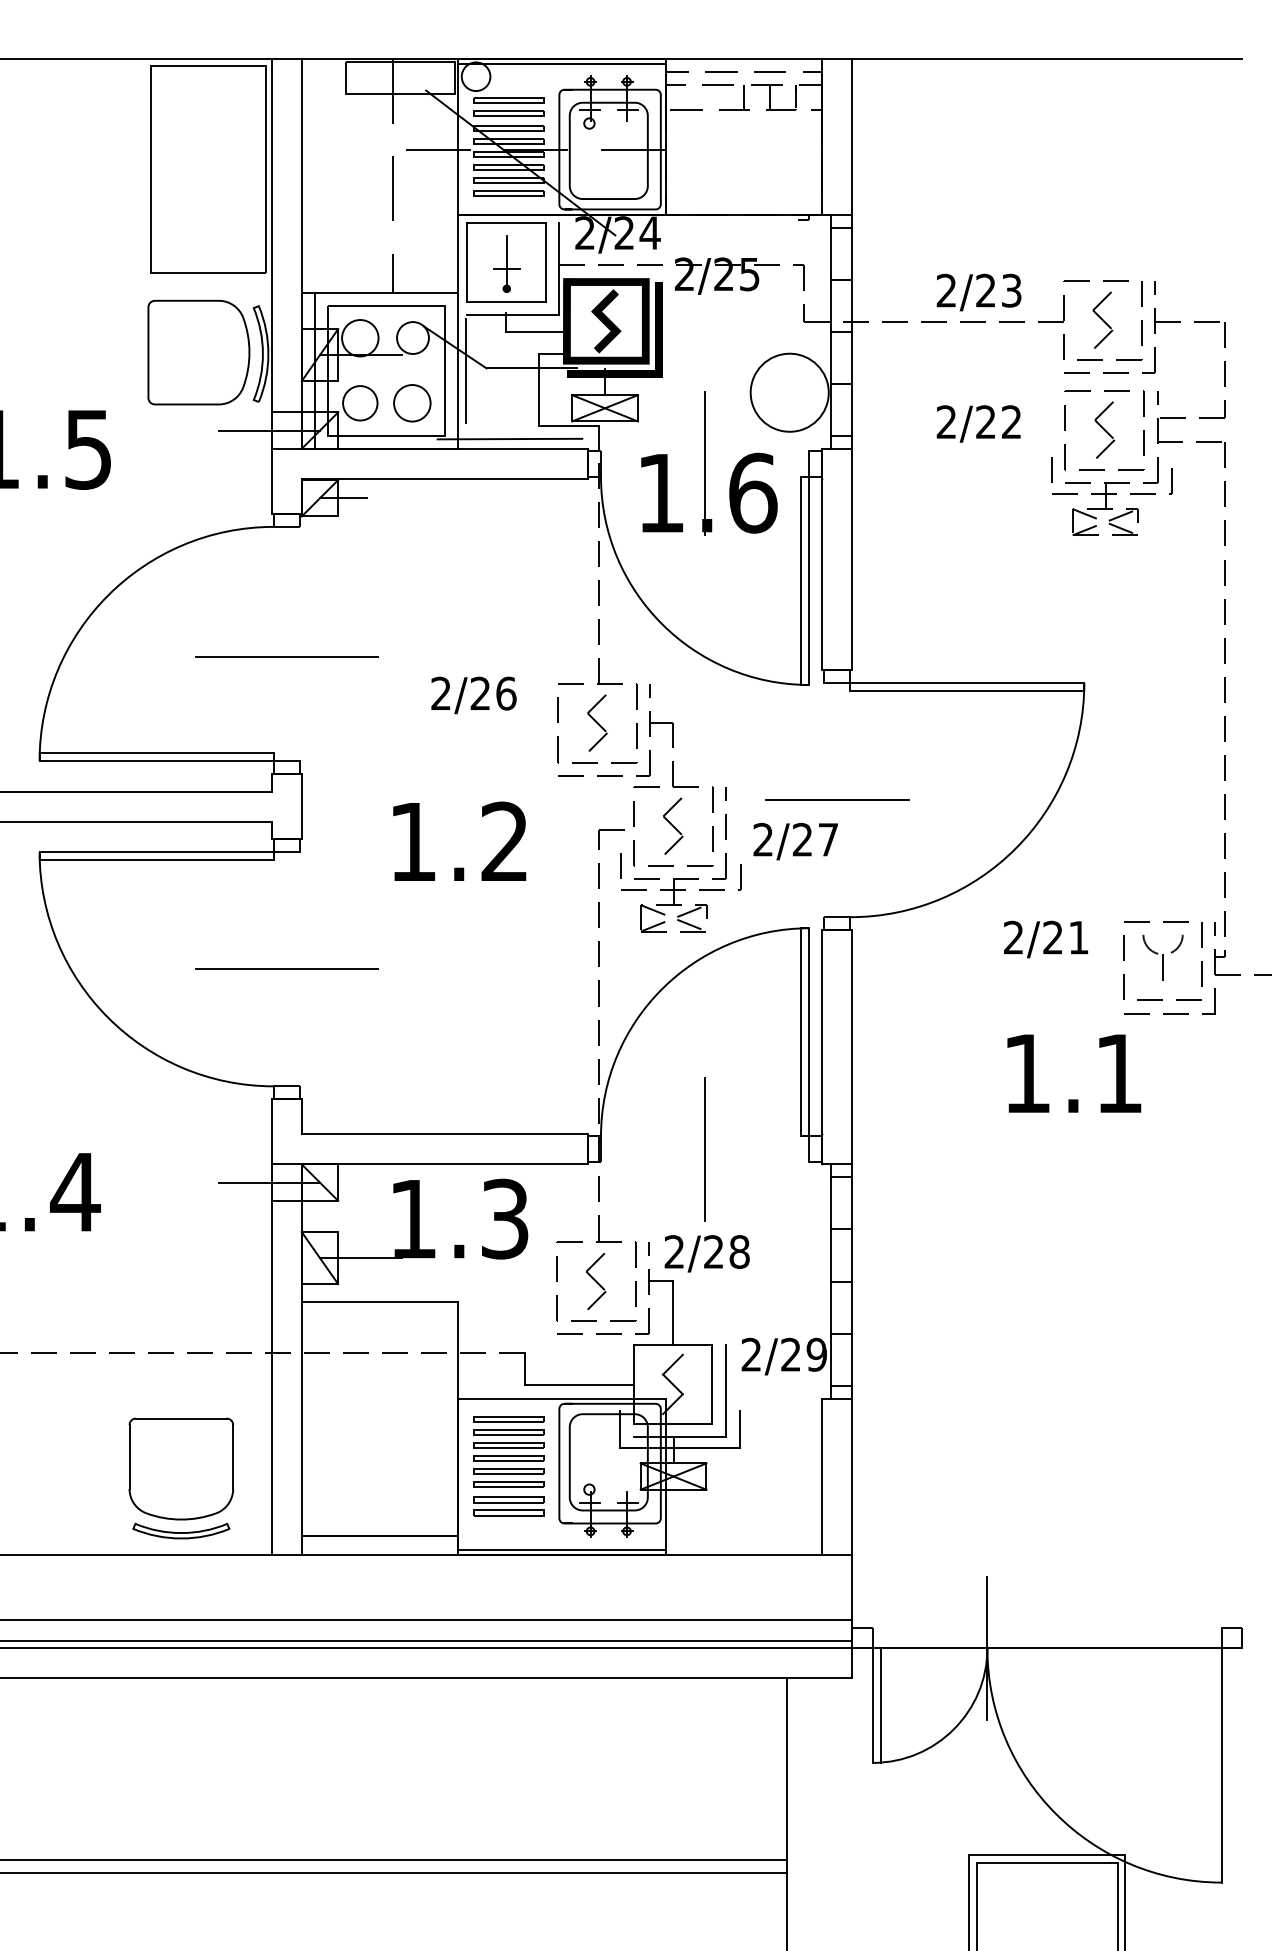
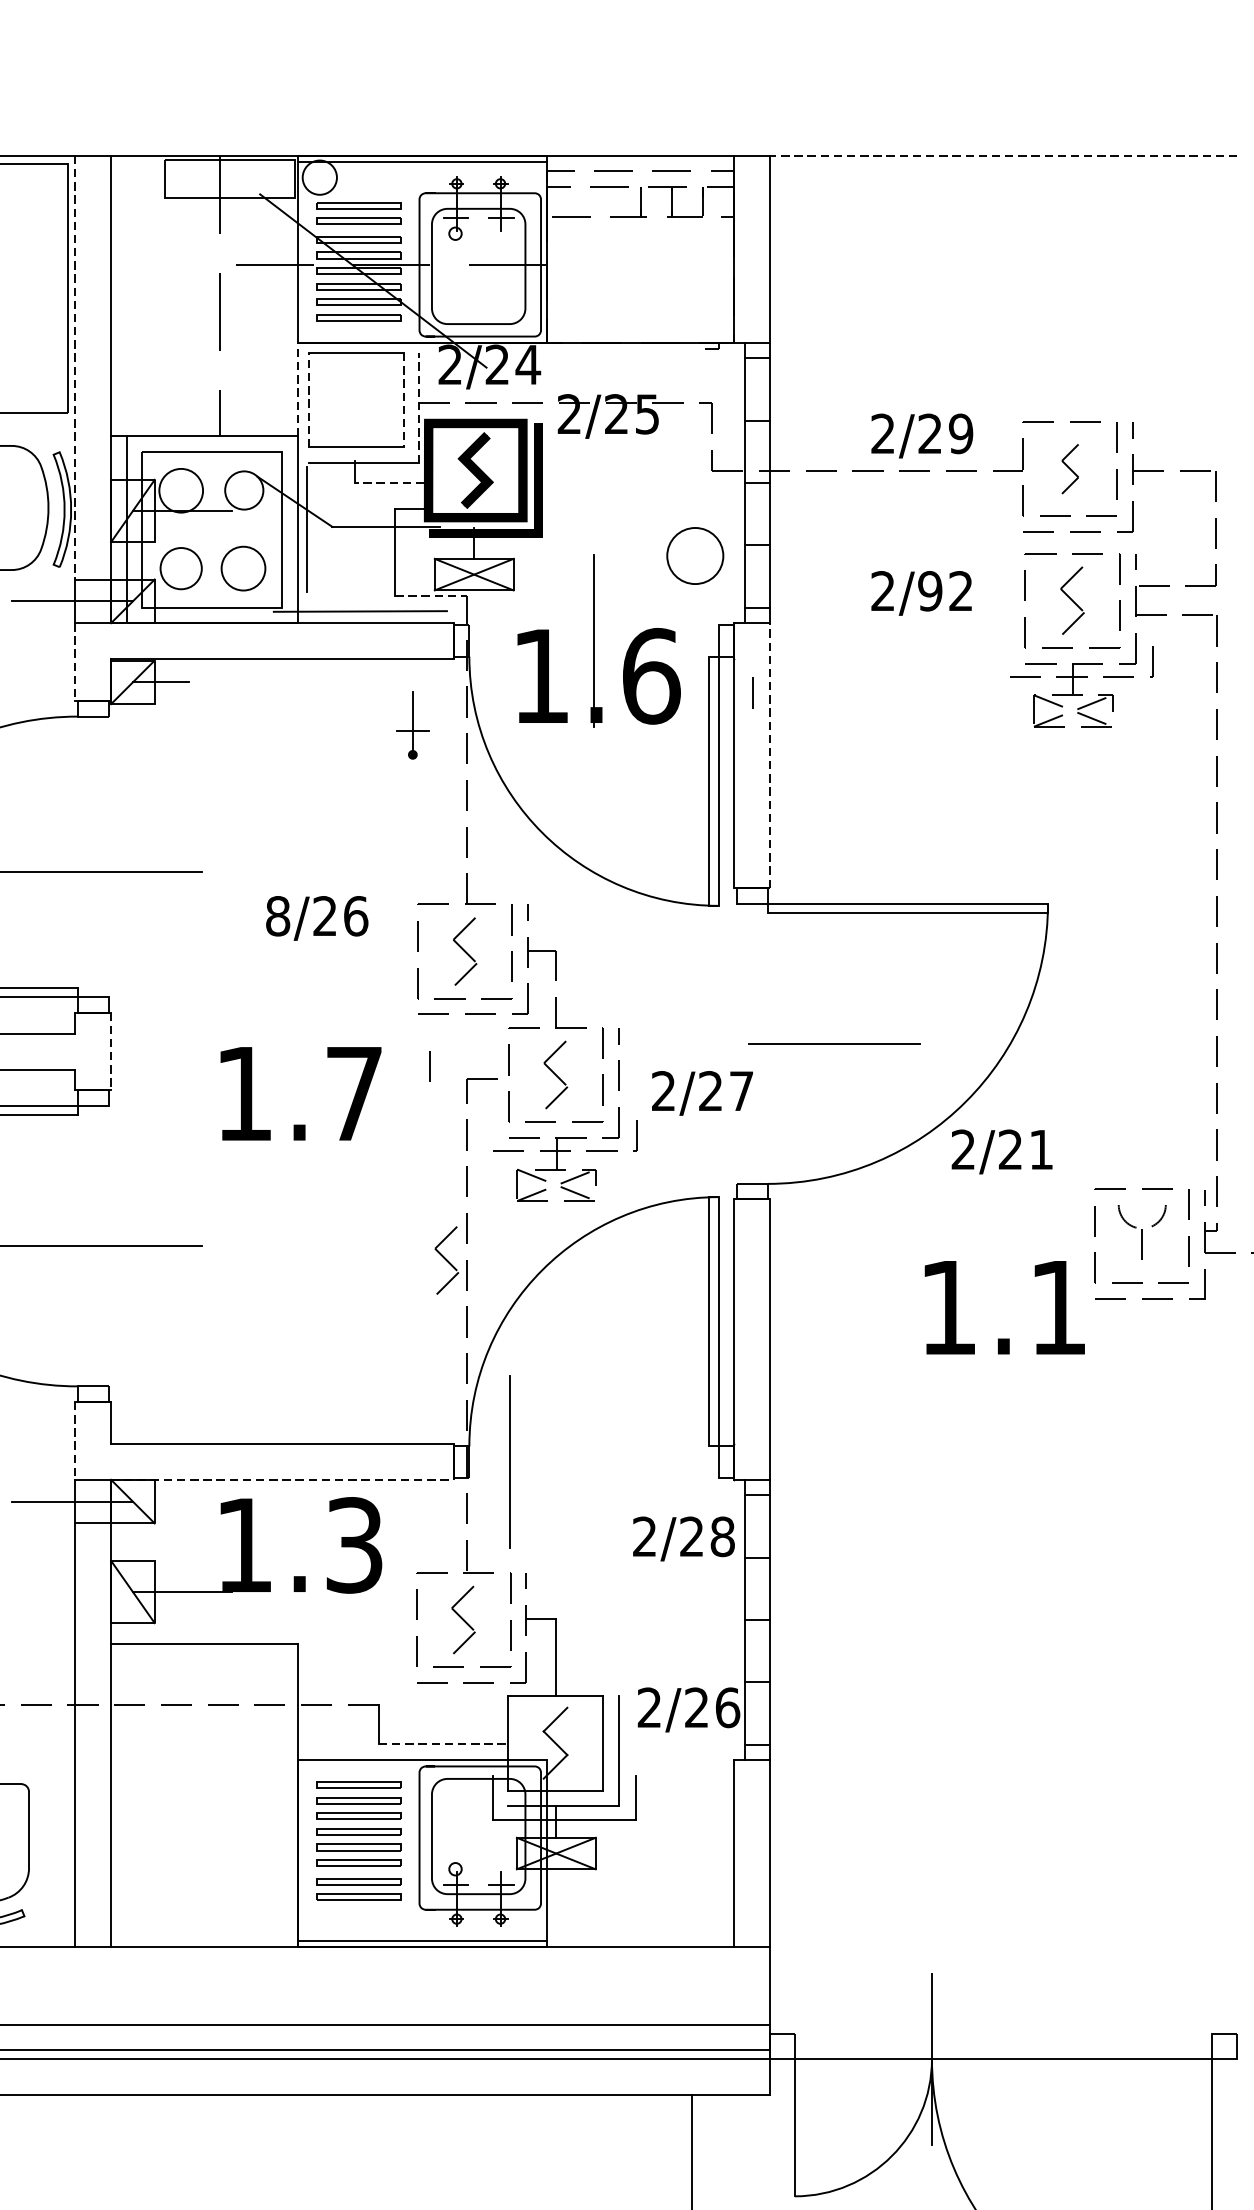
line: (1046, 58) -> (1002, 155), solid -> dashed
line: (271, 235) -> (74, 367), solid -> dashed
line: (457, 253) -> (297, 389), solid -> dashed
line: (467, 262) -> (309, 400), solid -> dashed
part: (506, 263) -> (412, 724), moved
line: (546, 263) -> (404, 401), solid -> dashed
line: (559, 269) -> (419, 408), solid -> dashed
text: (1011, 290) -> (960, 433), 2/23 -> 2/29
part: (1102, 319) -> (1069, 468), size x0.7
line: (534, 331) -> (389, 482), solid -> dashed
circle: (789, 392) -> (695, 555), size x0.6
text: (985, 422) -> (929, 591), 2/22 -> 2/92
line: (568, 426) -> (430, 596), solid -> dashed
line: (1051, 469) -> (752, 692), moved
line: (271, 481) -> (74, 662), solid -> dashed
line: (852, 559) -> (770, 755), solid -> dashed
text: (441, 693) -> (278, 916), 2/26 -> 8/26
line: (837, 799) -> (835, 1042), moved
line: (301, 806) -> (110, 1051), solid -> dashed
text: (504, 840) -> (353, 1092), 1.2 -> 1.7
line: (620, 865) -> (429, 1065), moved
text: (1045, 939) -> (1001, 1151), moved
part: (582, 980) -> (447, 1259), added
text: (1074, 1073) -> (1005, 1307), moved
line: (271, 1131) -> (74, 1440), solid -> dashed
line: (704, 1149) -> (509, 1461), moved
line: (445, 1164) -> (283, 1479), solid -> dashed
text: (706, 1253) -> (683, 1538), moved
text: (816, 1354) -> (727, 1707), 2/29 -> 2/26
line: (579, 1385) -> (443, 1744), solid -> dashed
line: (379, 1535) -> (204, 1924), removed
line: (880, 1705) -> (803, 2127), removed

